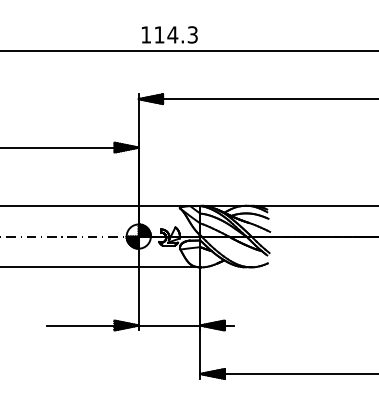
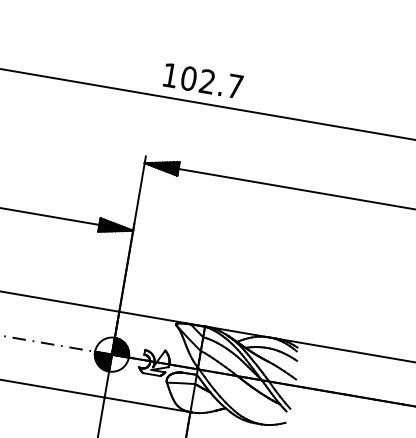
text: (175, 34) -> (211, 81), 114.3 -> 102.7

